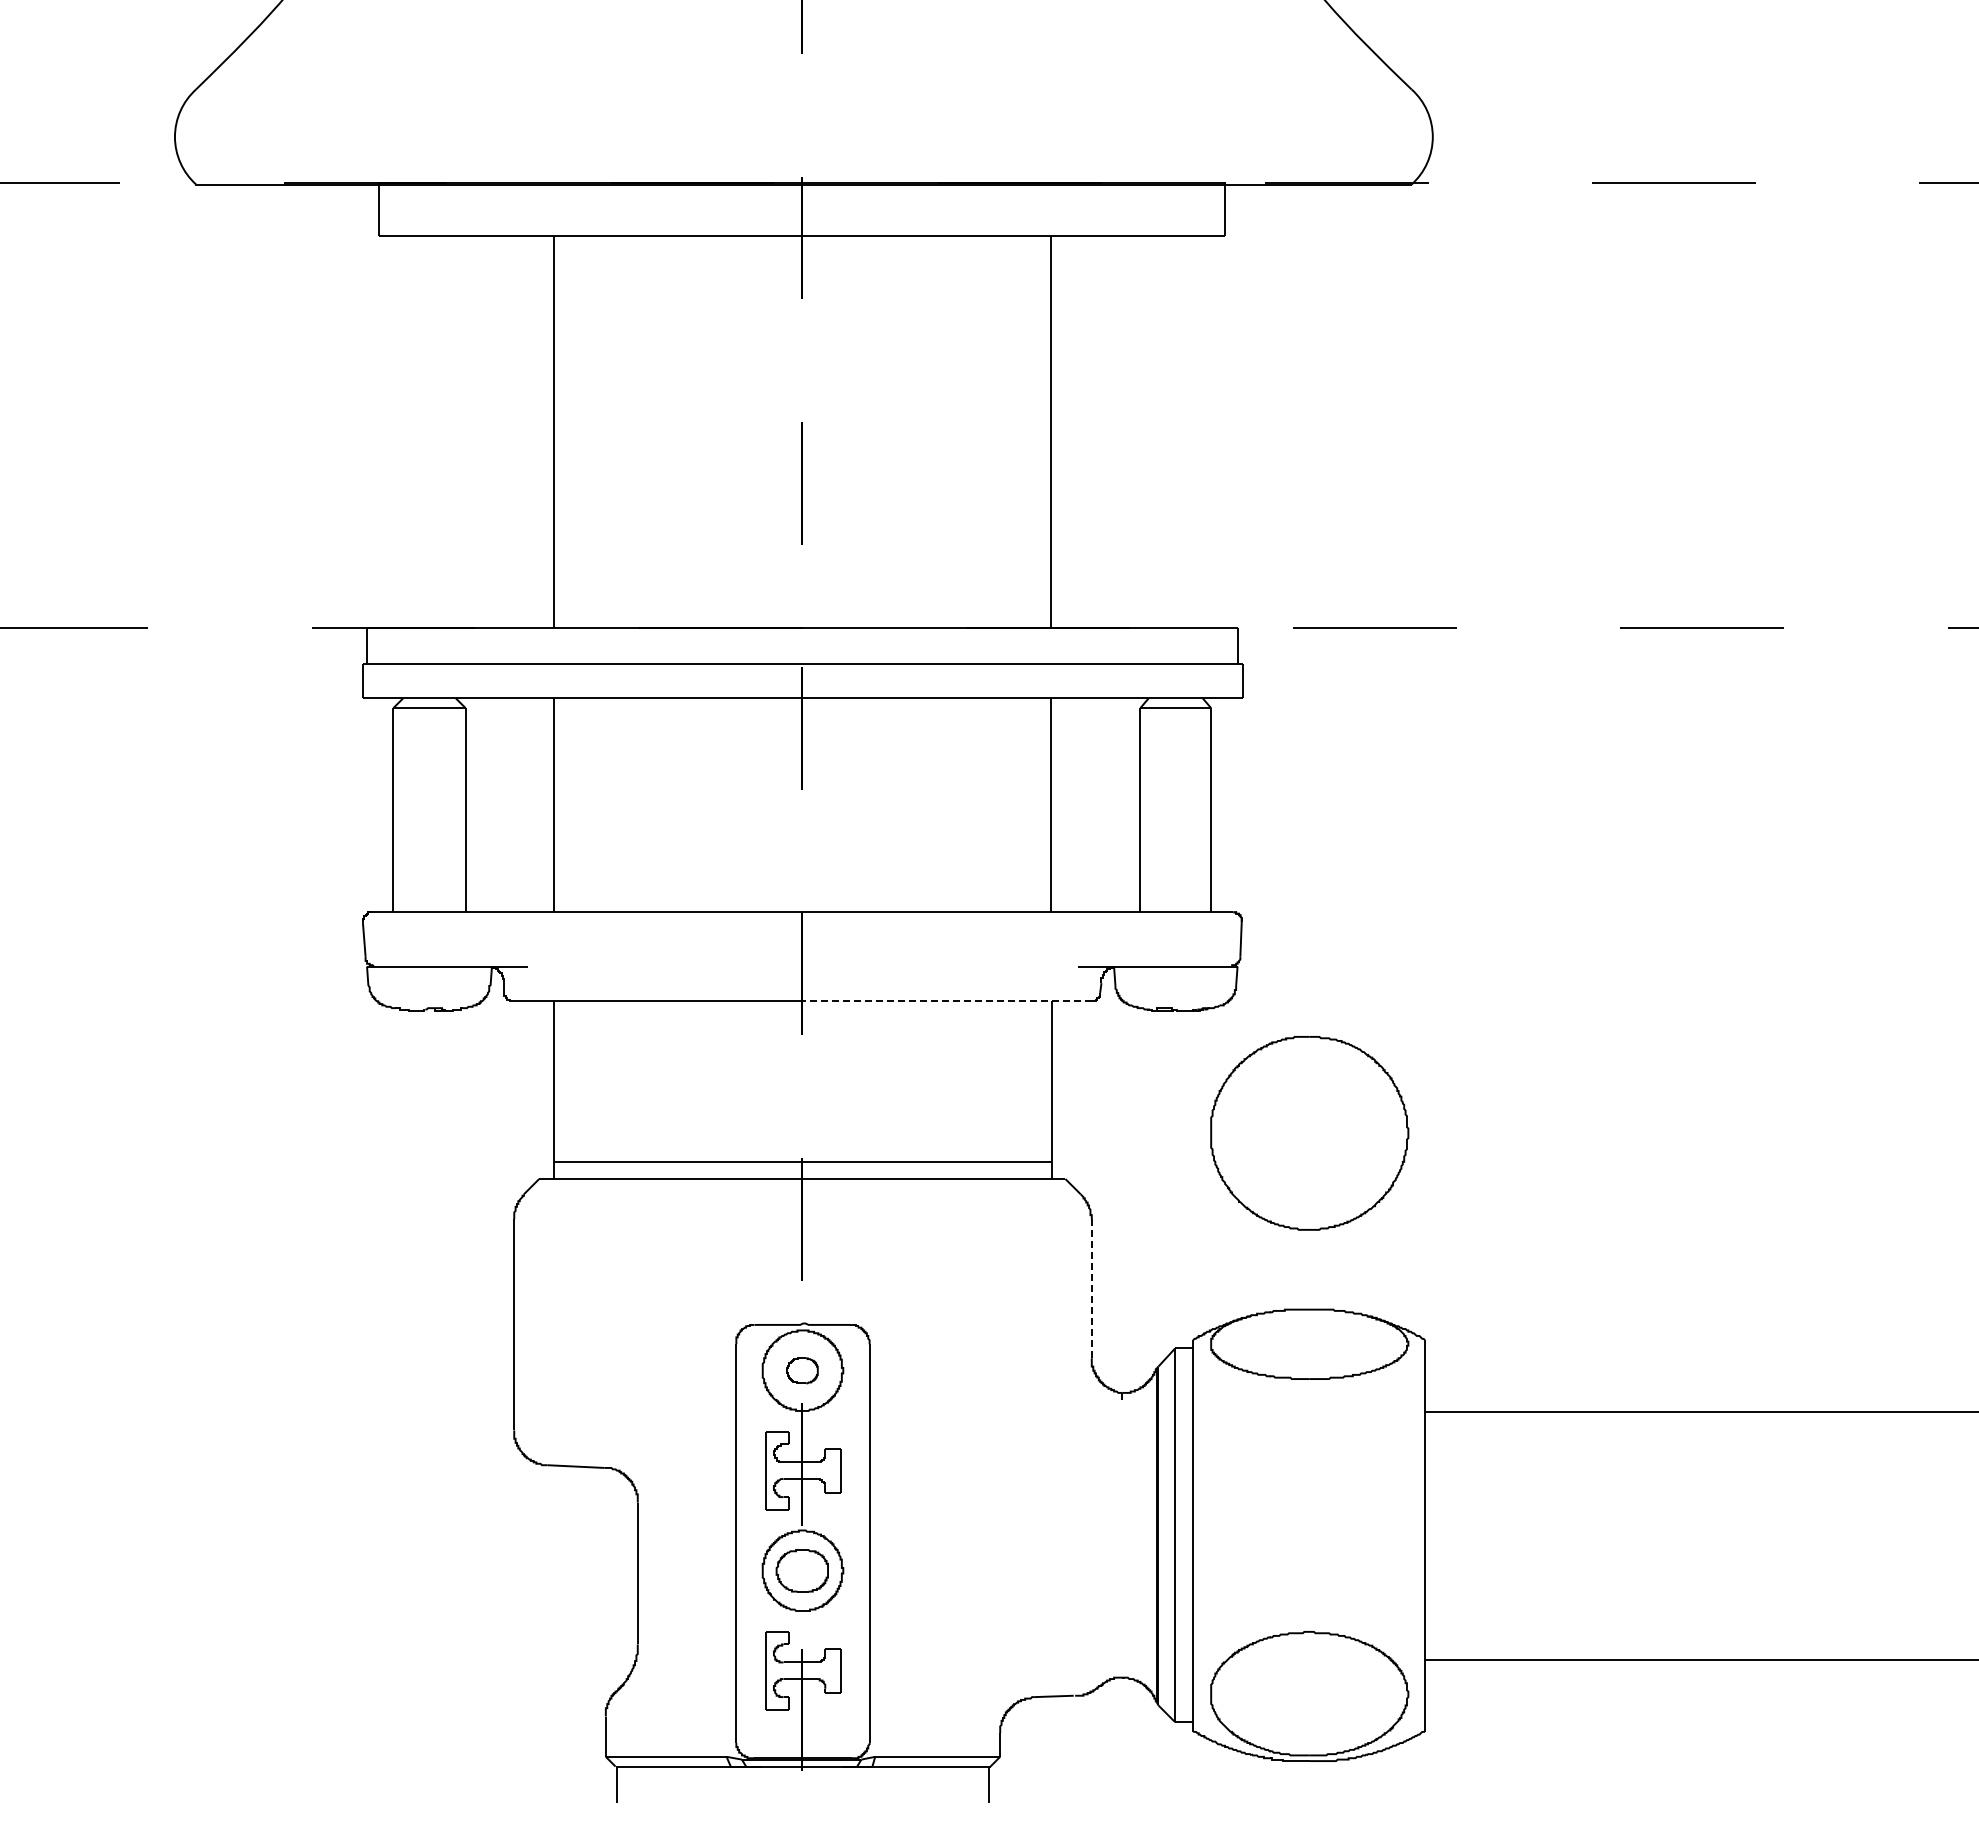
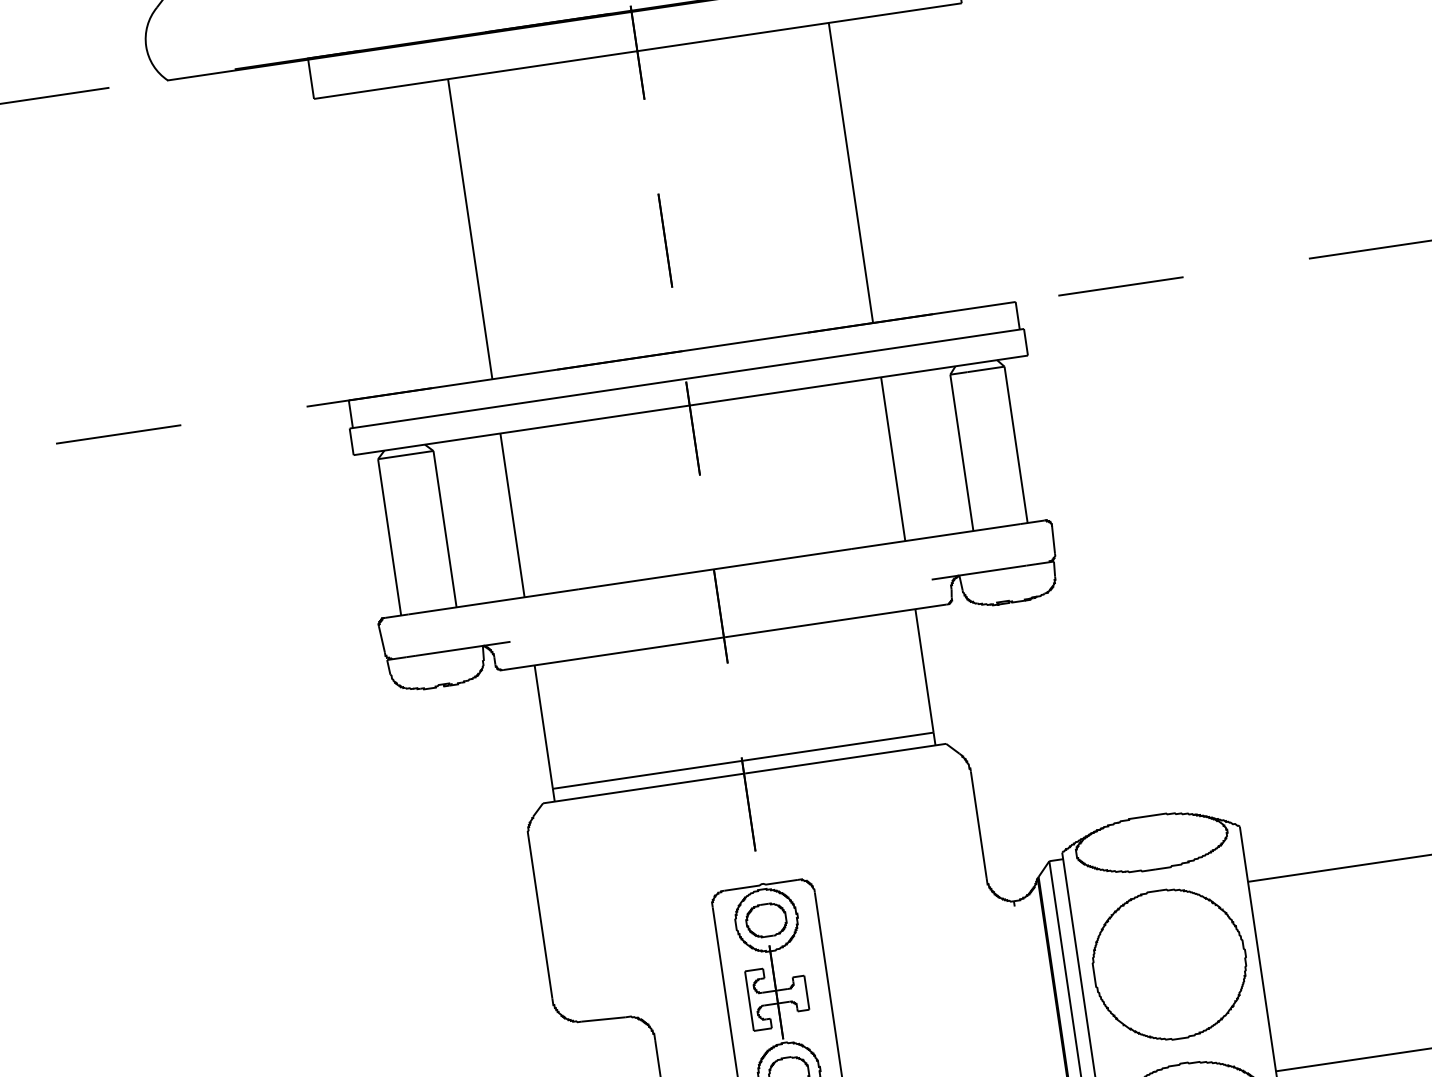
line: (946, 1001) -> (834, 621), dashed -> solid
part: (1309, 1133) -> (1169, 964), moved
line: (1091, 1288) -> (978, 824), dashed -> solid
part: (802, 1370) -> (766, 920), size x1.67

